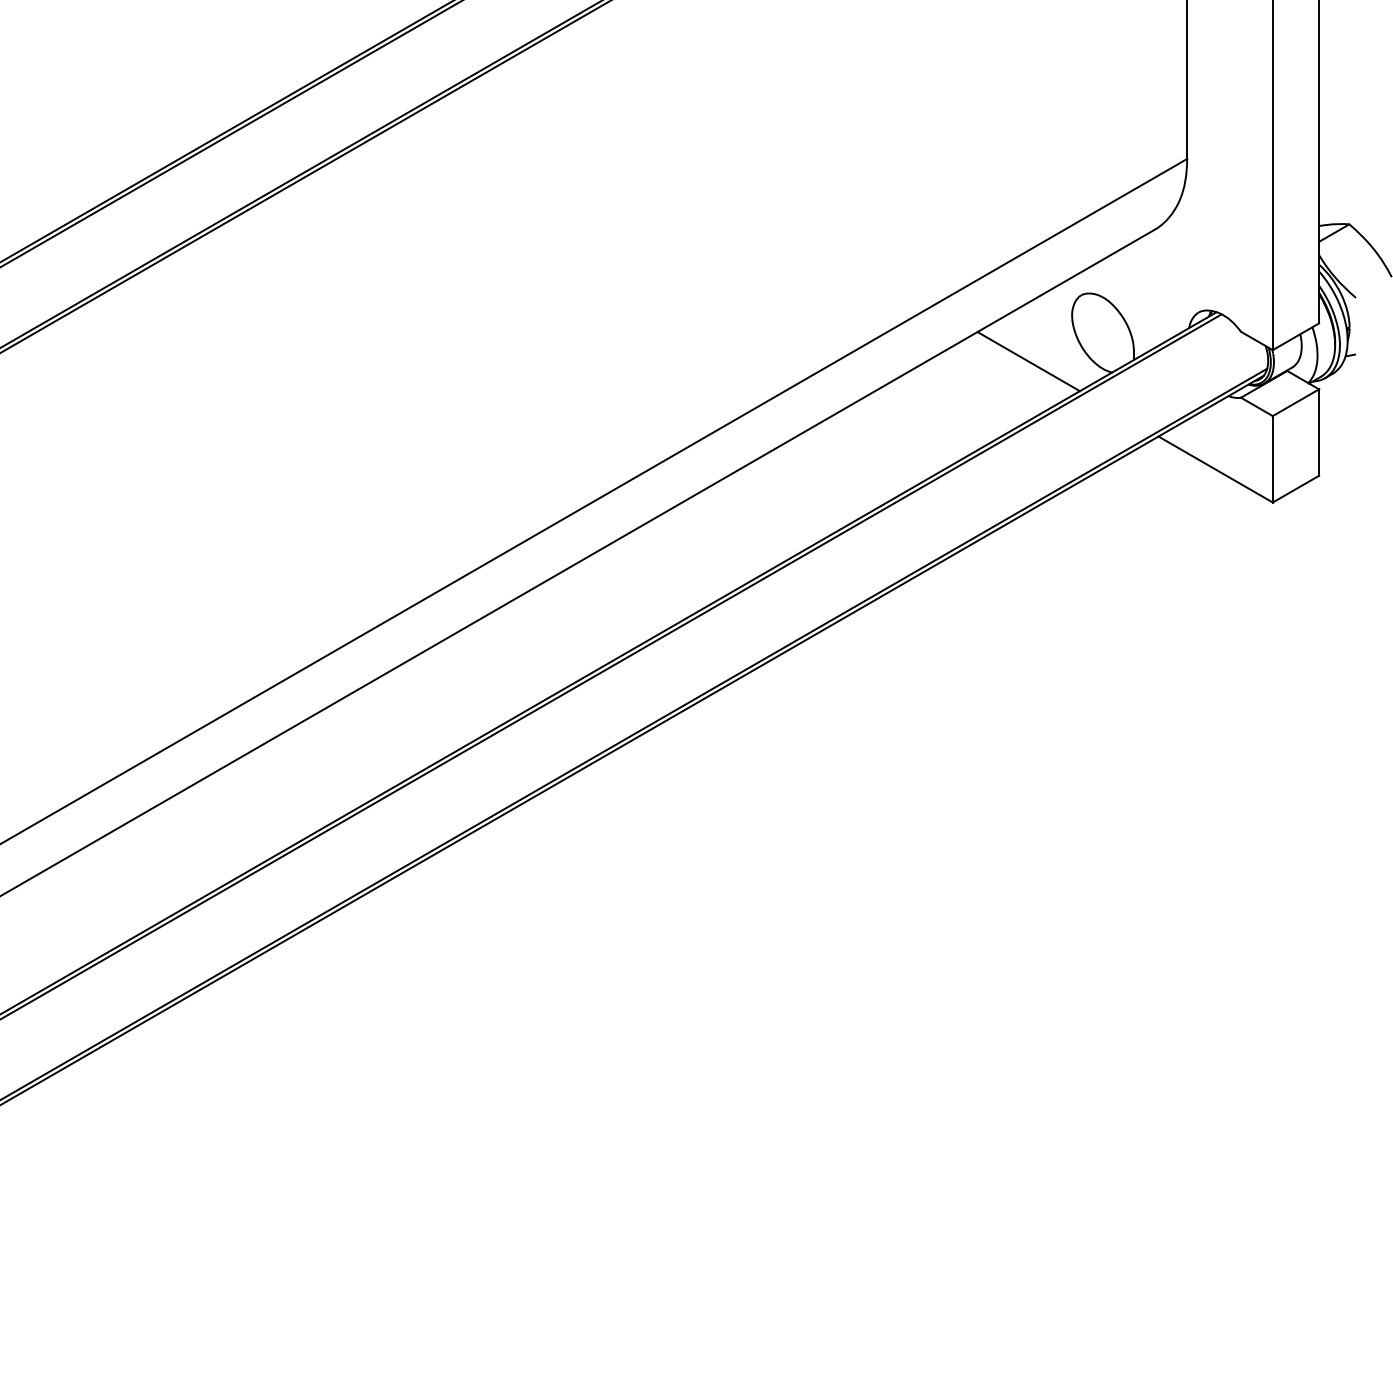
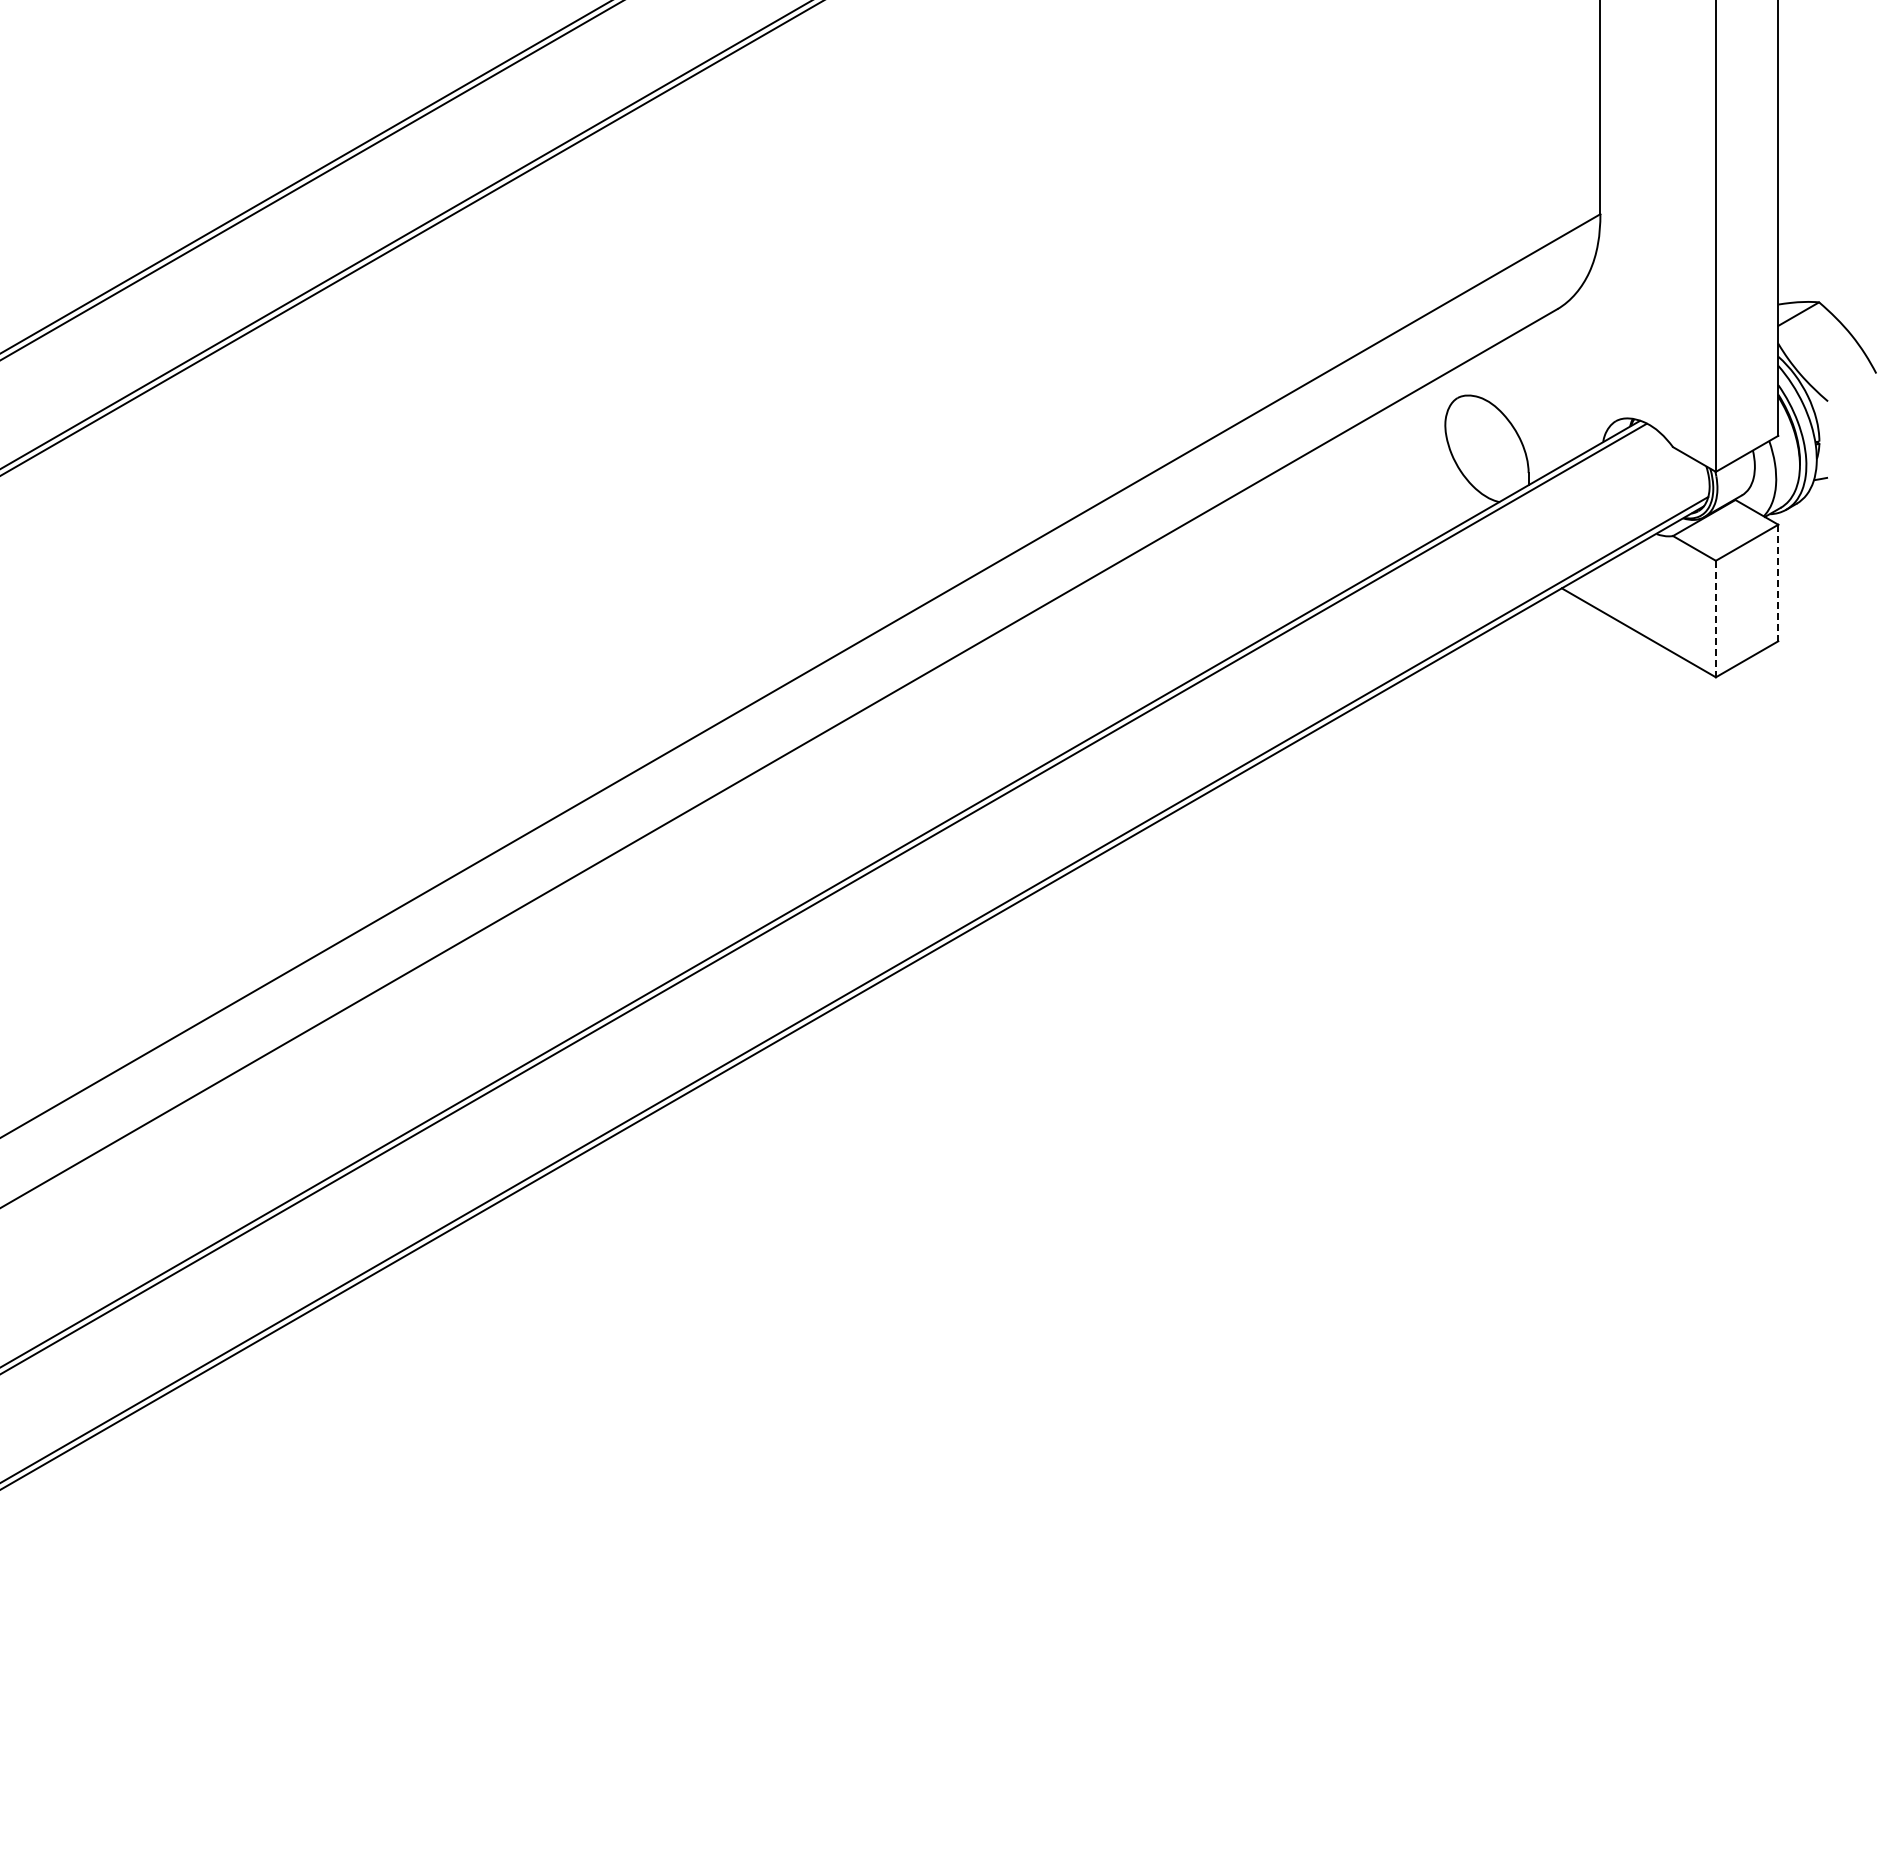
line: (1028, 361) -> (1386, 487), removed
line: (1319, 432) -> (1778, 583), solid -> dashed
line: (1272, 459) -> (1715, 619), solid -> dashed

